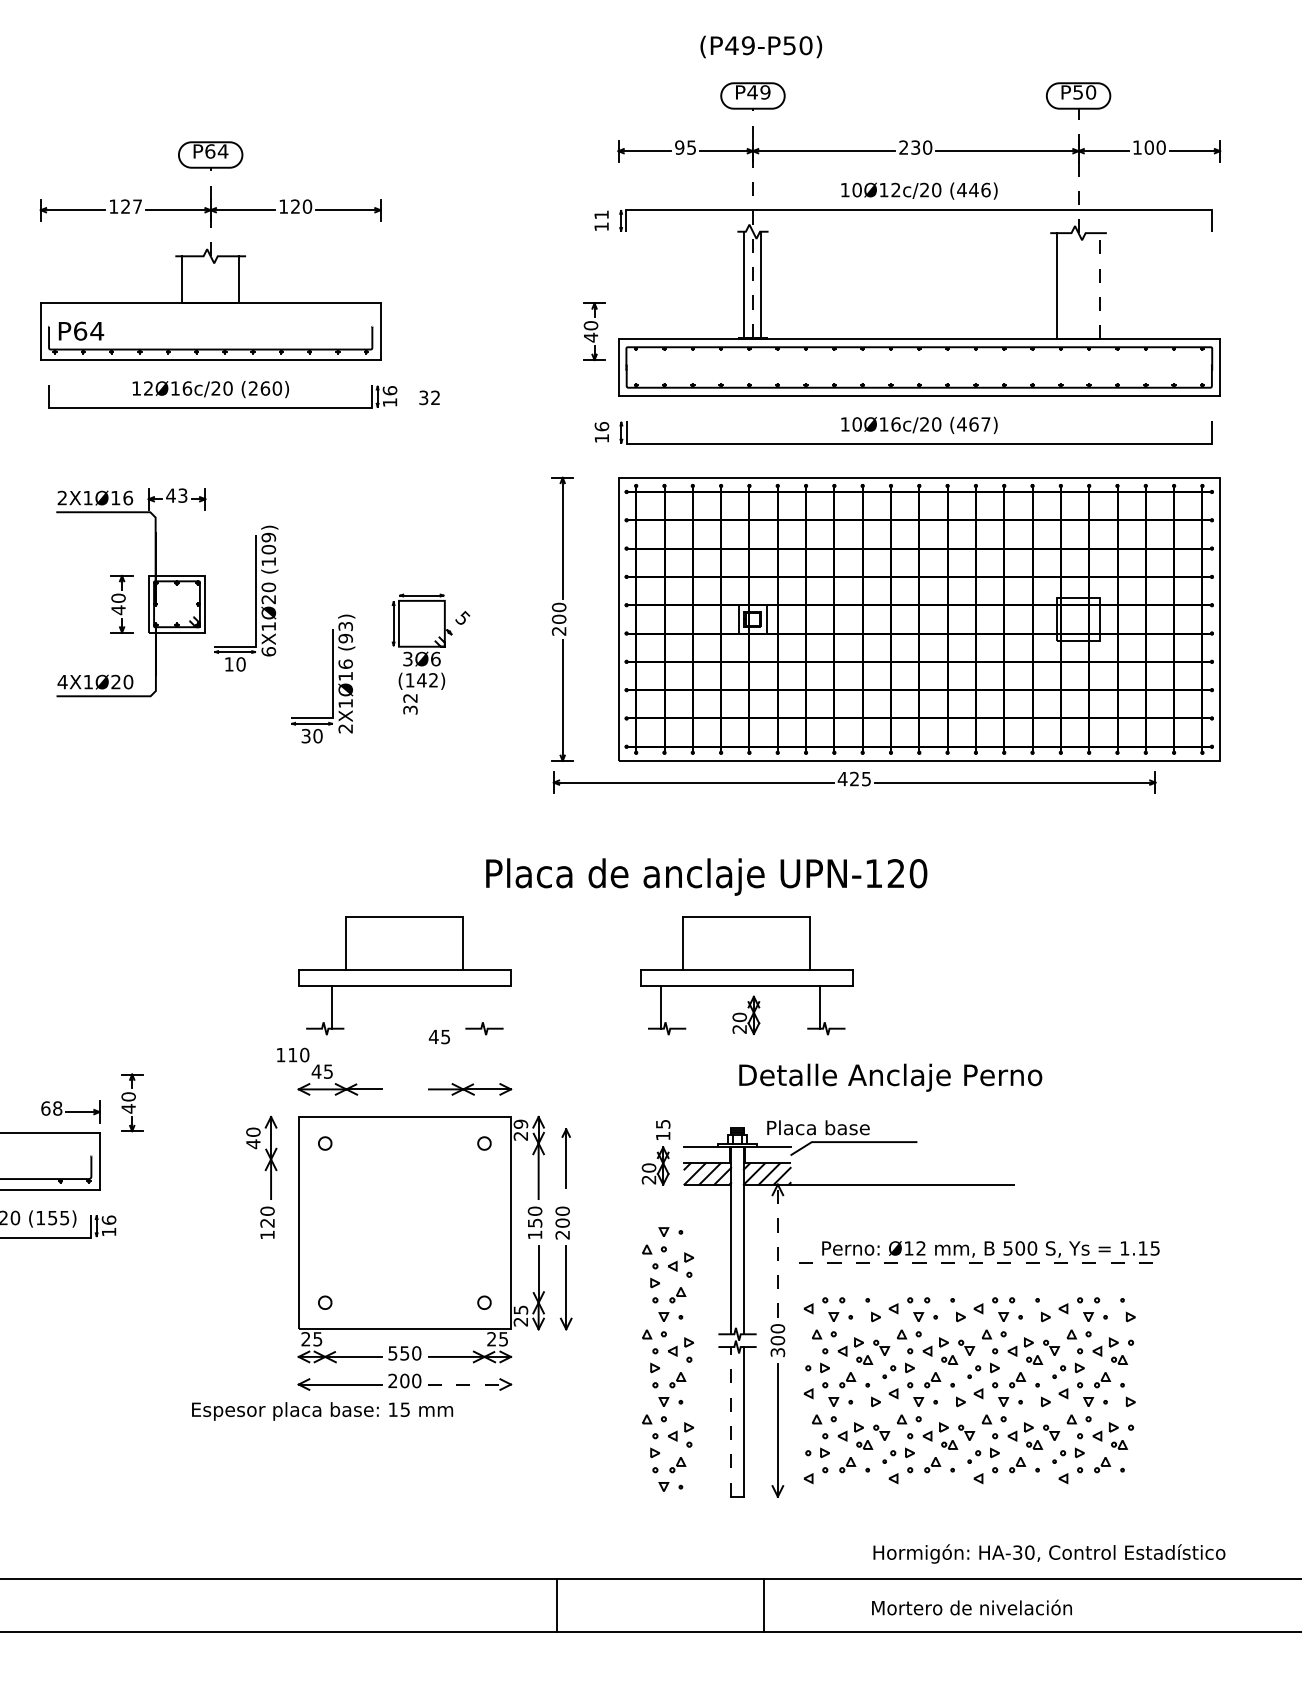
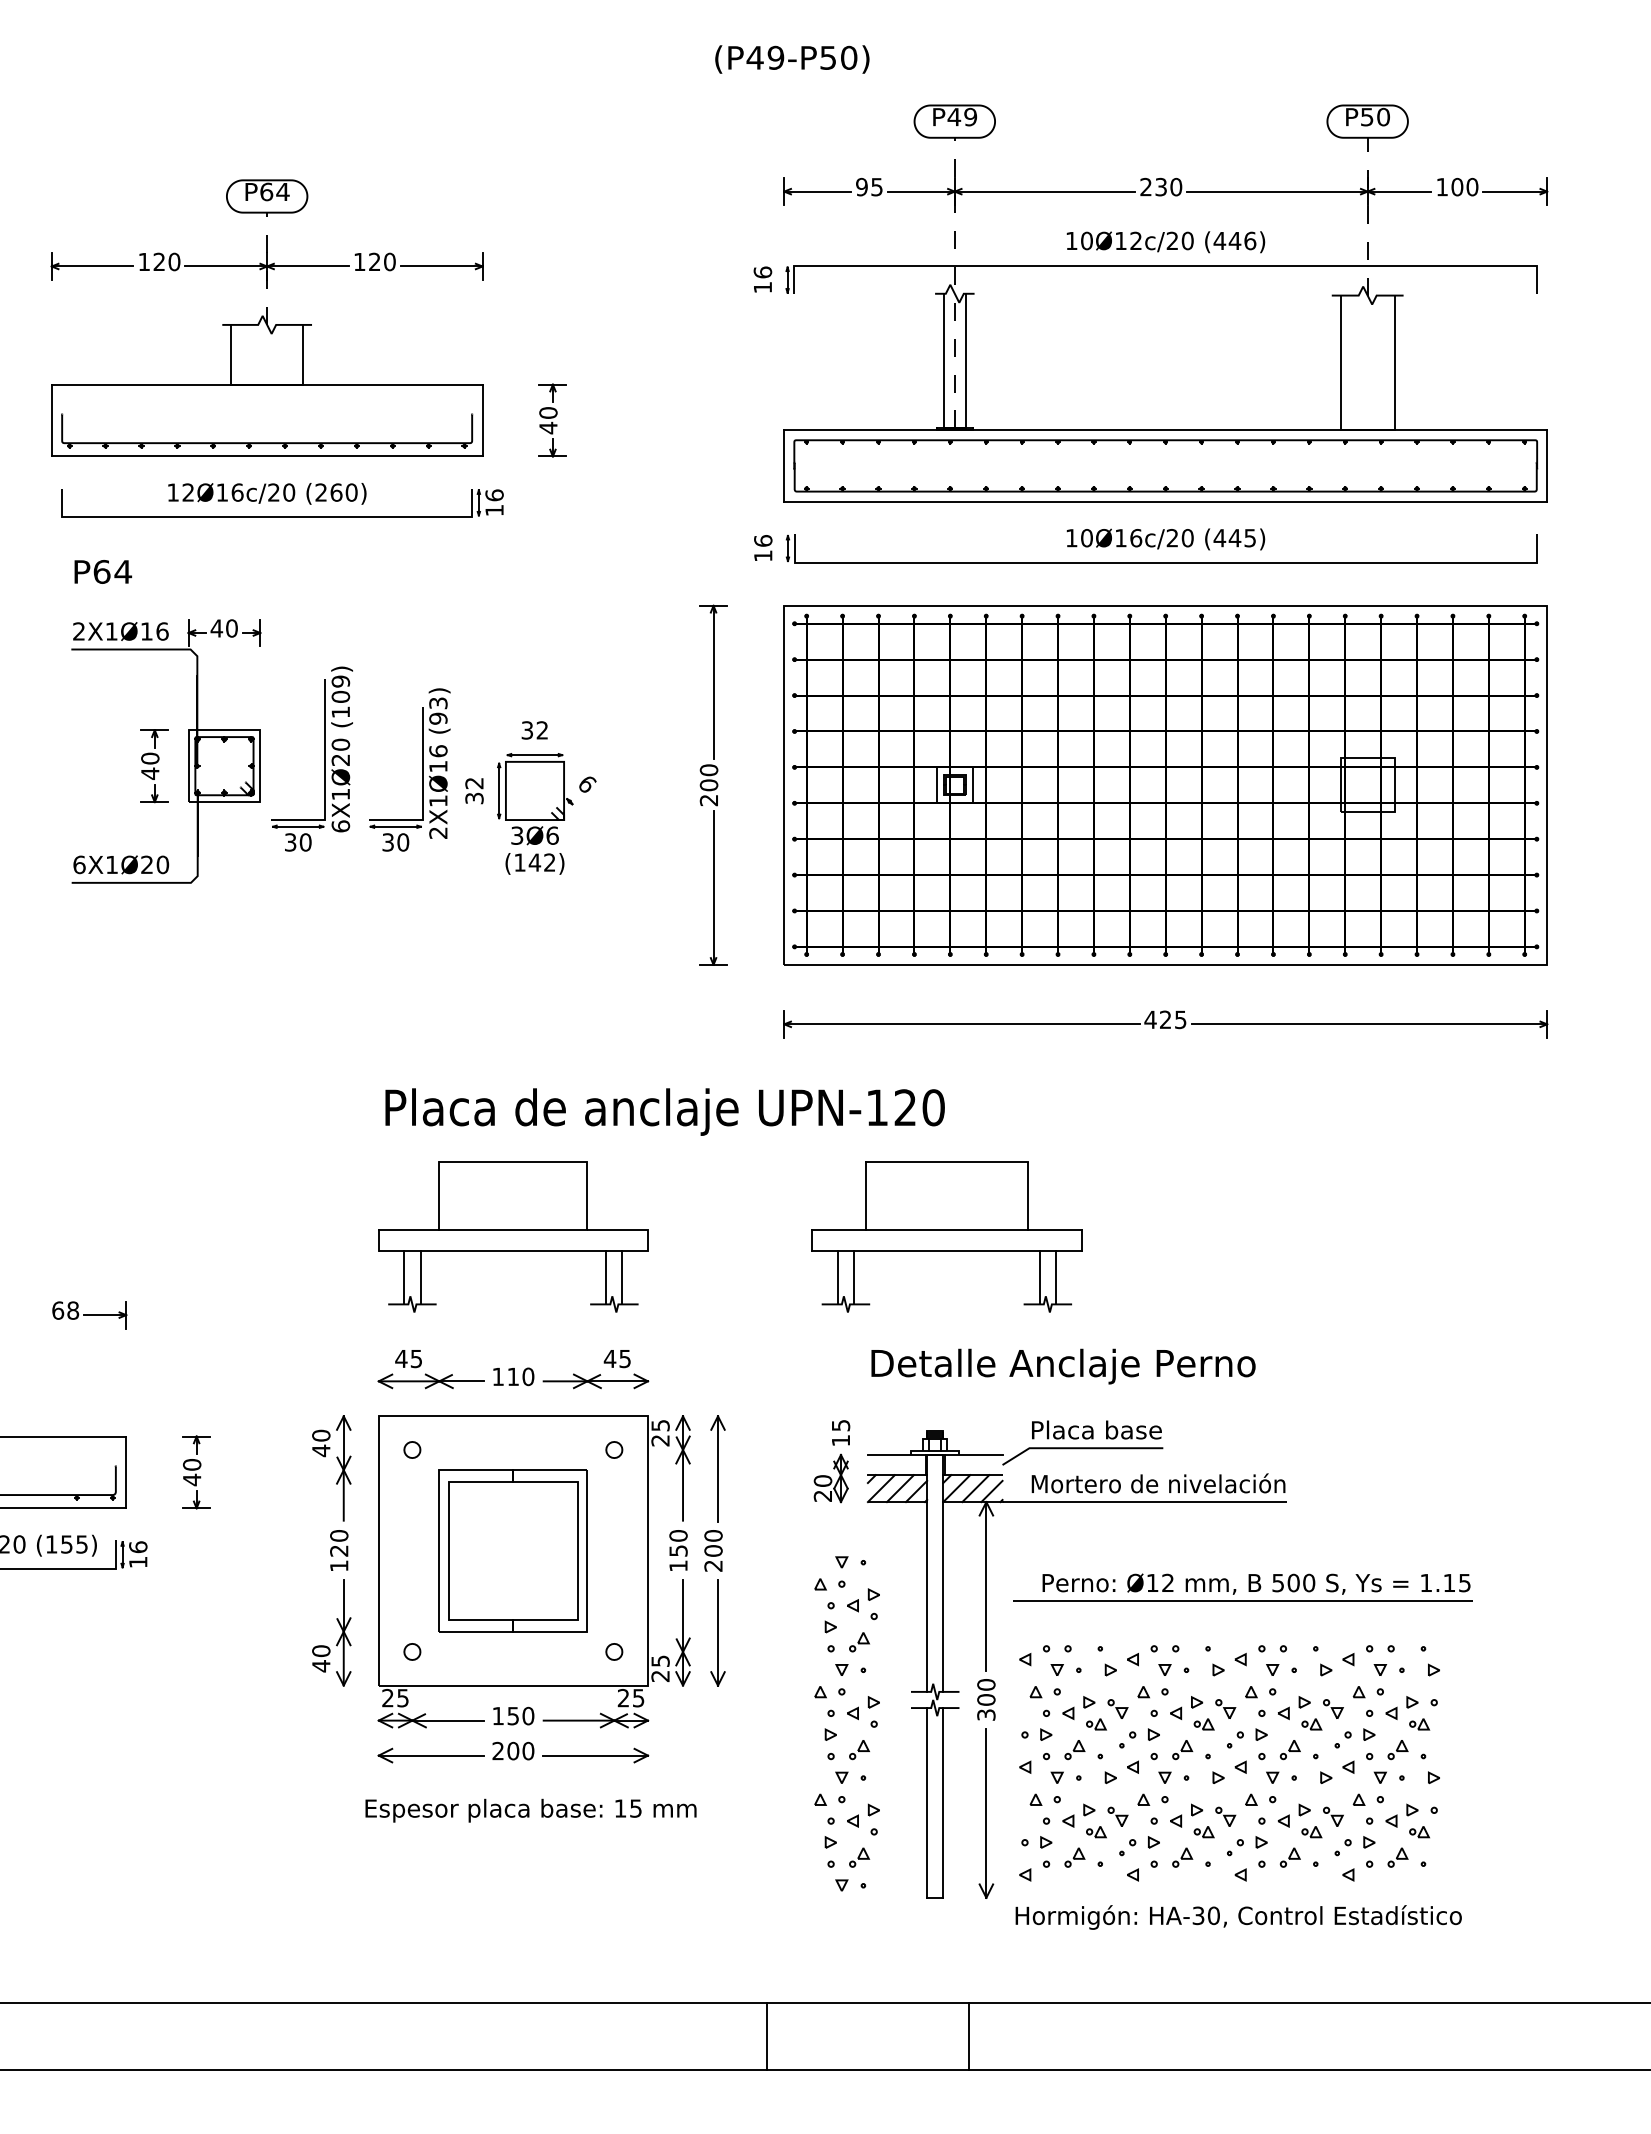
text: (761, 46) -> (792, 59), moved
text: (137, 206) -> (174, 261), 127 -> 120
text: (601, 214) -> (762, 272), 11 -> 16
line: (1099, 285) -> (1394, 362), dashed -> solid
text: (81, 330) -> (103, 571), moved
part: (594, 331) -> (552, 420), moved
text: (429, 397) -> (534, 730), moved
text: (979, 423) -> (1241, 537), (467) -> (445)
text: (182, 495) -> (231, 628), 43 -> 40
text: (462, 617) -> (586, 783), 5 -> 6
text: (229, 664) -> (290, 842), 10 -> 30
part: (333, 678) -> (422, 769), moved
text: (61, 681) -> (78, 864), 4X1Ø20 -> 6X1Ø20
text: (410, 704) -> (474, 791), moved
part: (854, 782) -> (1165, 1024), moved
text: (706, 876) -> (664, 1111), moved
line: (318, 1007) -> (404, 1277), added
line: (478, 1007) -> (606, 1277), added
line: (490, 1007) -> (622, 1277), added
line: (673, 1007) -> (854, 1277), added
line: (832, 1007) -> (1055, 1277), added
part: (745, 1015) -> (945, 1287), removed
text: (438, 1037) -> (616, 1359), moved
text: (292, 1054) -> (513, 1376), moved
text: (890, 1077) -> (1063, 1366), moved
part: (132, 1102) -> (196, 1472), moved
part: (70, 1112) -> (89, 1315), moved
text: (520, 1124) -> (660, 1425), 29 -> 25
text: (818, 1127) -> (1096, 1429), moved
part: (565, 1158) -> (717, 1468), size x1.43
part: (404, 1222) -> (512, 1550), added
line: (777, 1250) -> (986, 1585), dashed -> solid
line: (979, 1263) -> (1242, 1601), dashed -> solid
part: (267, 1291) -> (339, 1637), added
text: (392, 1353) -> (497, 1716), 550 -> 150
line: (469, 1384) -> (595, 1755), dashed -> solid
text: (322, 1411) -> (530, 1810), moved
line: (731, 1421) -> (927, 1802), dashed -> solid
text: (1049, 1554) -> (1238, 1917), moved
line: (557, 1605) -> (767, 2035), moved
text: (971, 1607) -> (1158, 1483), moved

